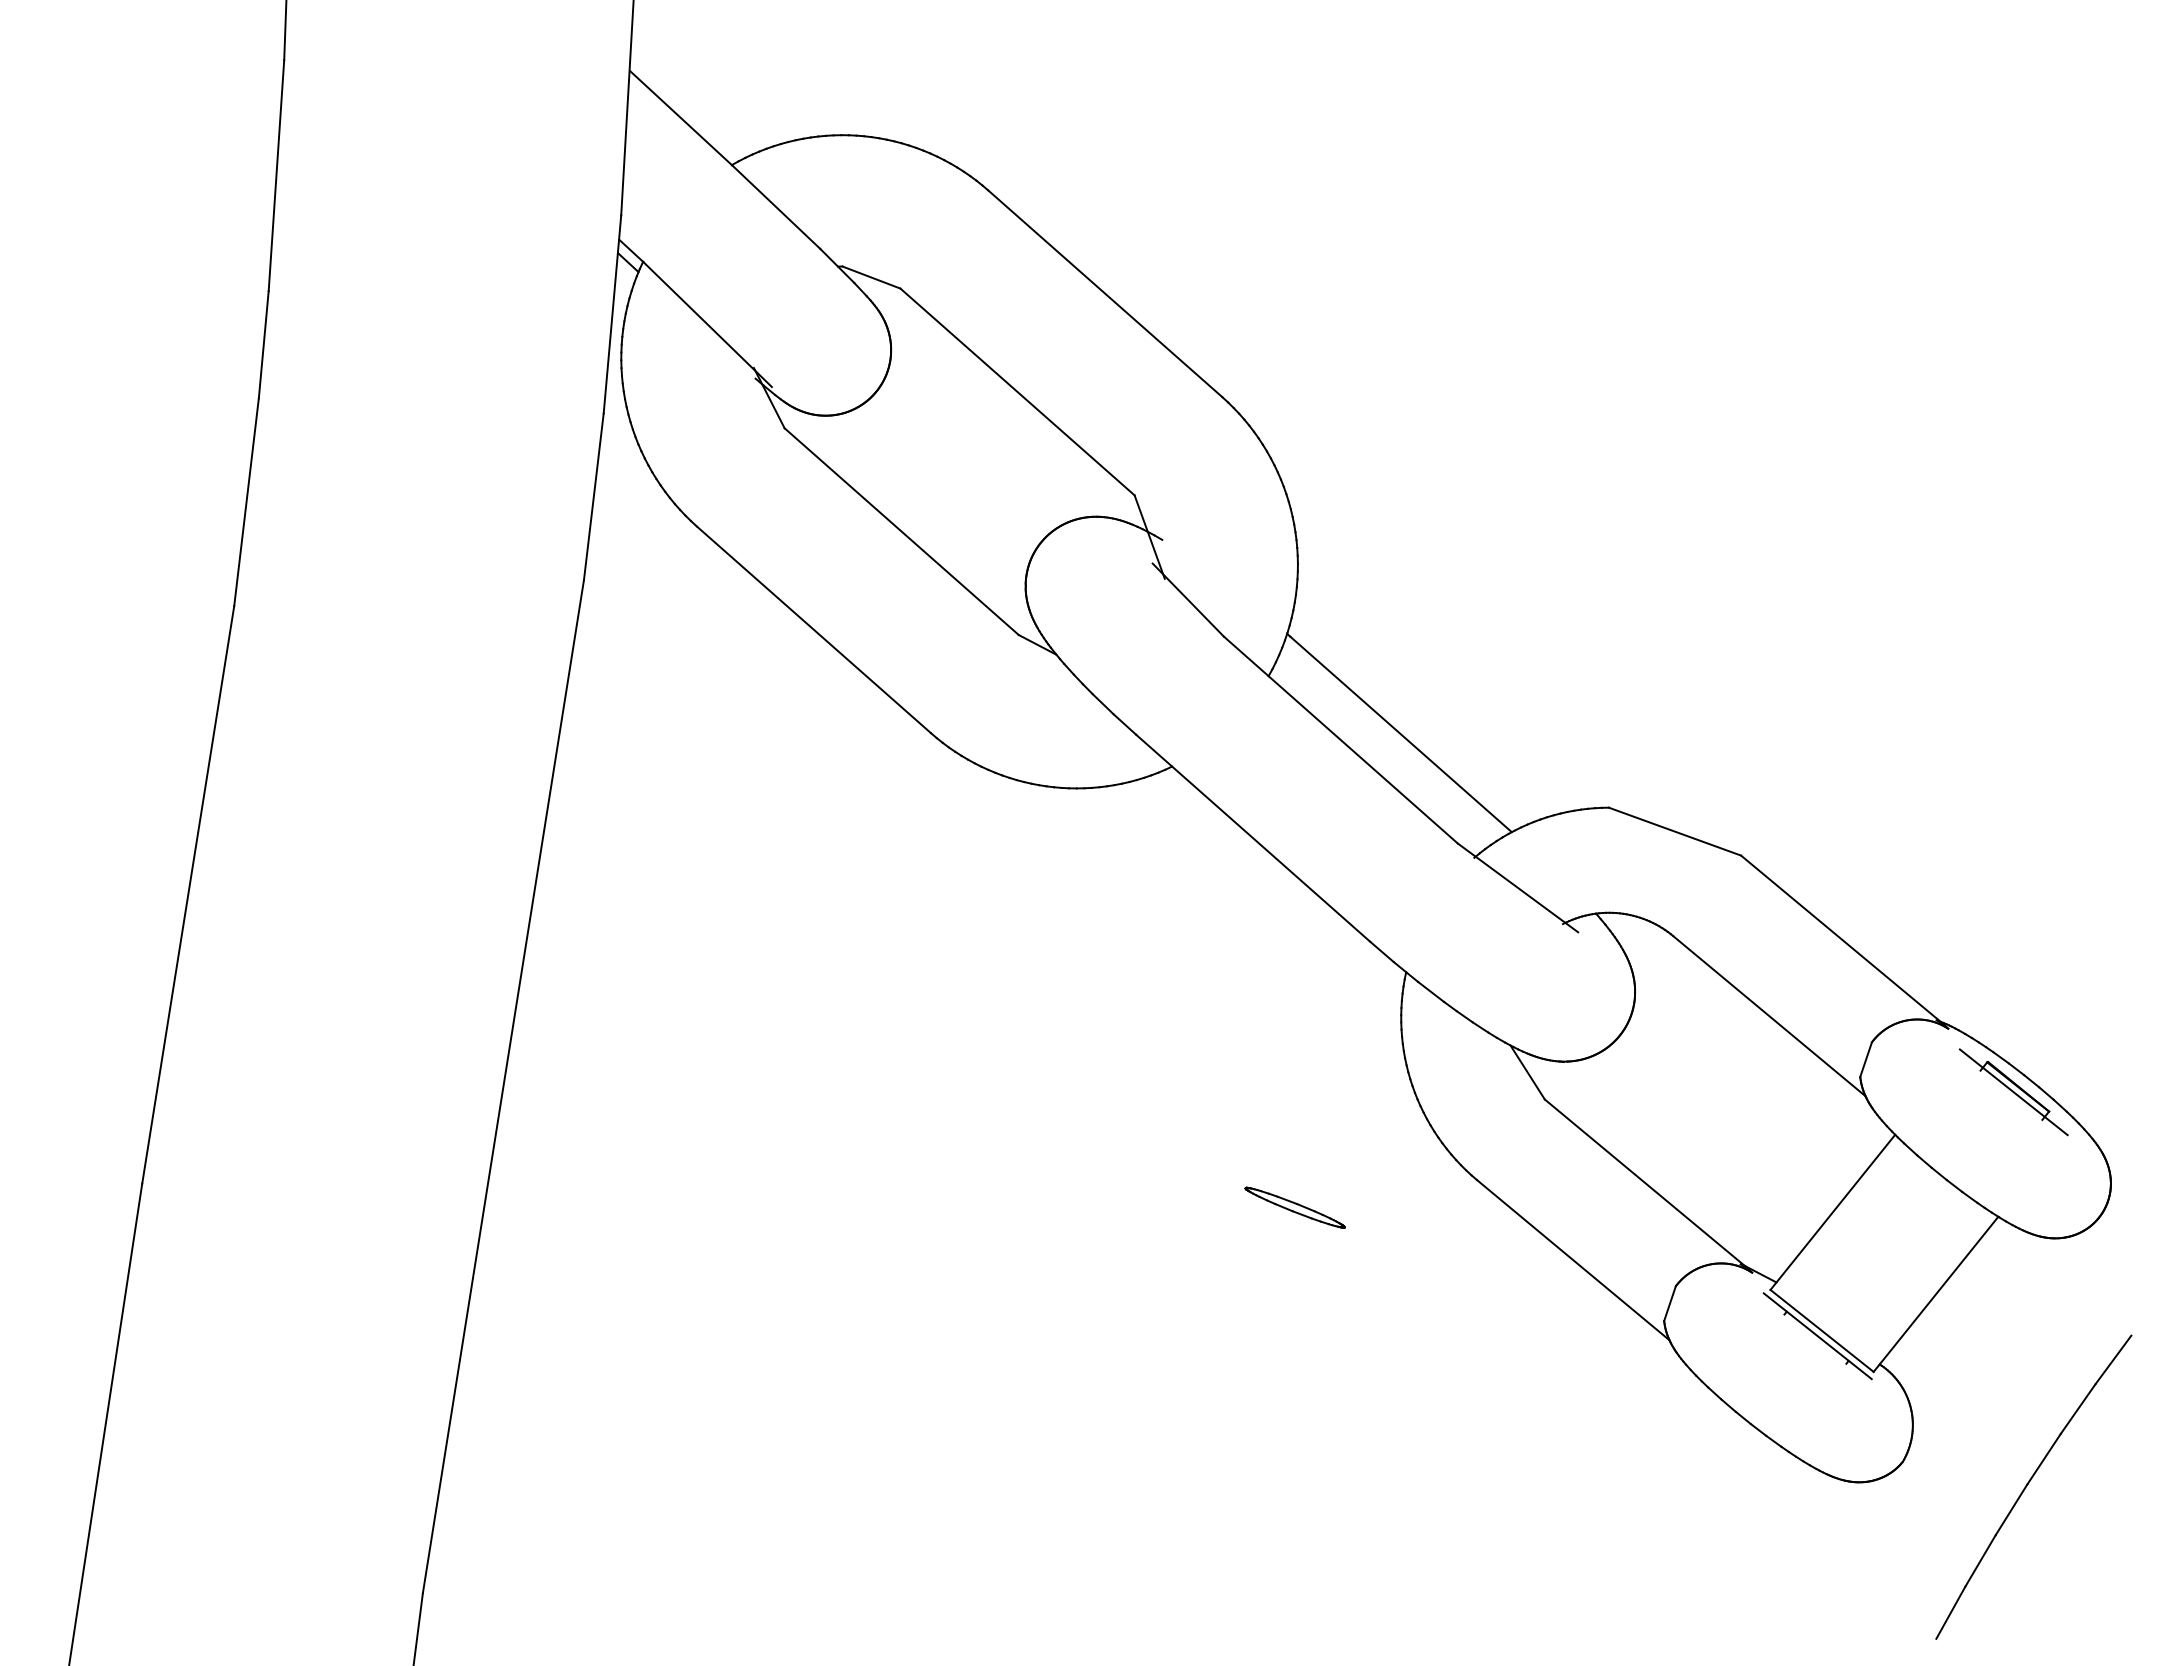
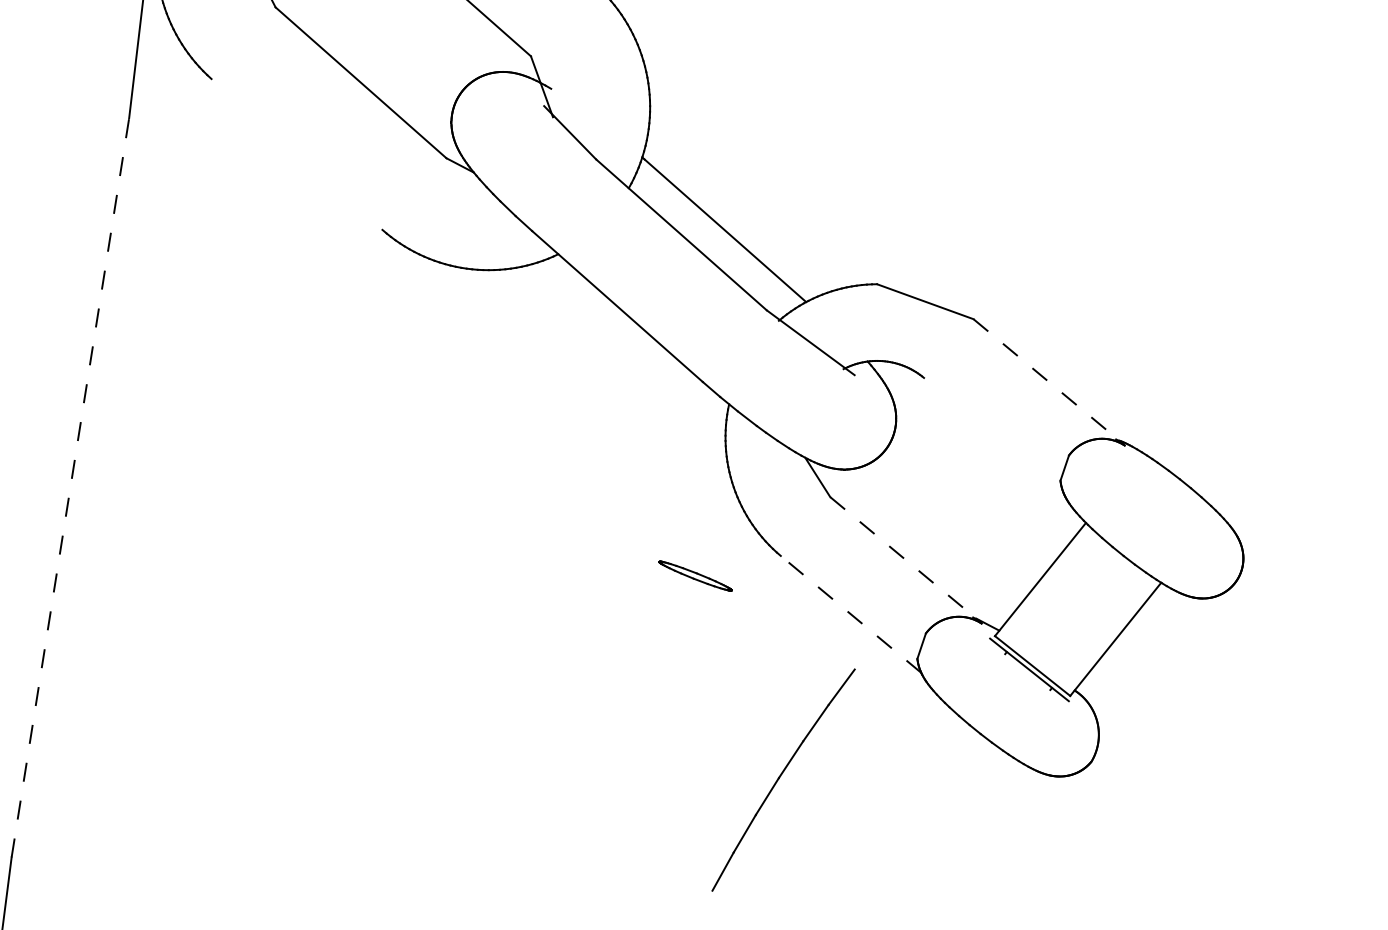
line: (813, 629) -> (296, 154), removed
line: (1843, 940) -> (1048, 381), solid -> dashed
line: (1769, 1016) -> (994, 436), removed
line: (503, 1086) -> (70, 487), solid -> dashed
part: (2013, 1092) -> (1172, 492), removed
line: (1646, 1184) -> (904, 559), solid -> dashed
part: (1294, 1207) -> (695, 575), moved
line: (1572, 1259) -> (850, 613), solid -> dashed
part: (2033, 1486) -> (783, 779), moved

